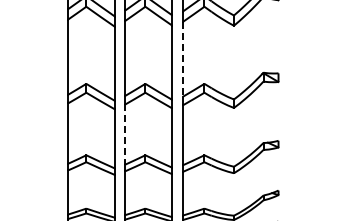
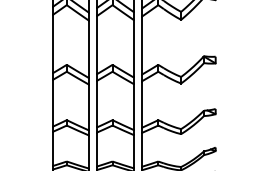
line: (182, 59) -> (141, 45), dashed -> solid
line: (125, 135) -> (97, 104), dashed -> solid

